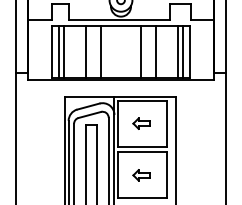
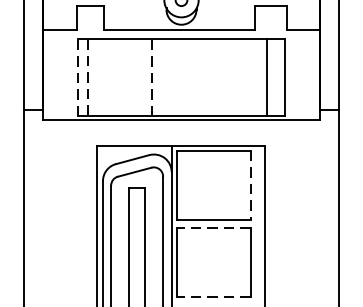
line: (52, 51) -> (78, 77), solid -> dashed
line: (58, 51) -> (87, 77), solid -> dashed
line: (63, 51) -> (95, 77), removed
line: (86, 51) -> (129, 77), removed
line: (101, 51) -> (152, 77), solid -> dashed
line: (140, 51) -> (210, 77), removed
line: (155, 51) -> (233, 77), removed
line: (183, 51) -> (275, 77), removed
part: (141, 123) -> (212, 184), removed
line: (167, 123) -> (251, 184), solid -> dashed
line: (142, 152) -> (213, 228), solid -> dashed
part: (141, 175) -> (212, 262), removed
line: (142, 198) -> (213, 297), solid -> dashed

